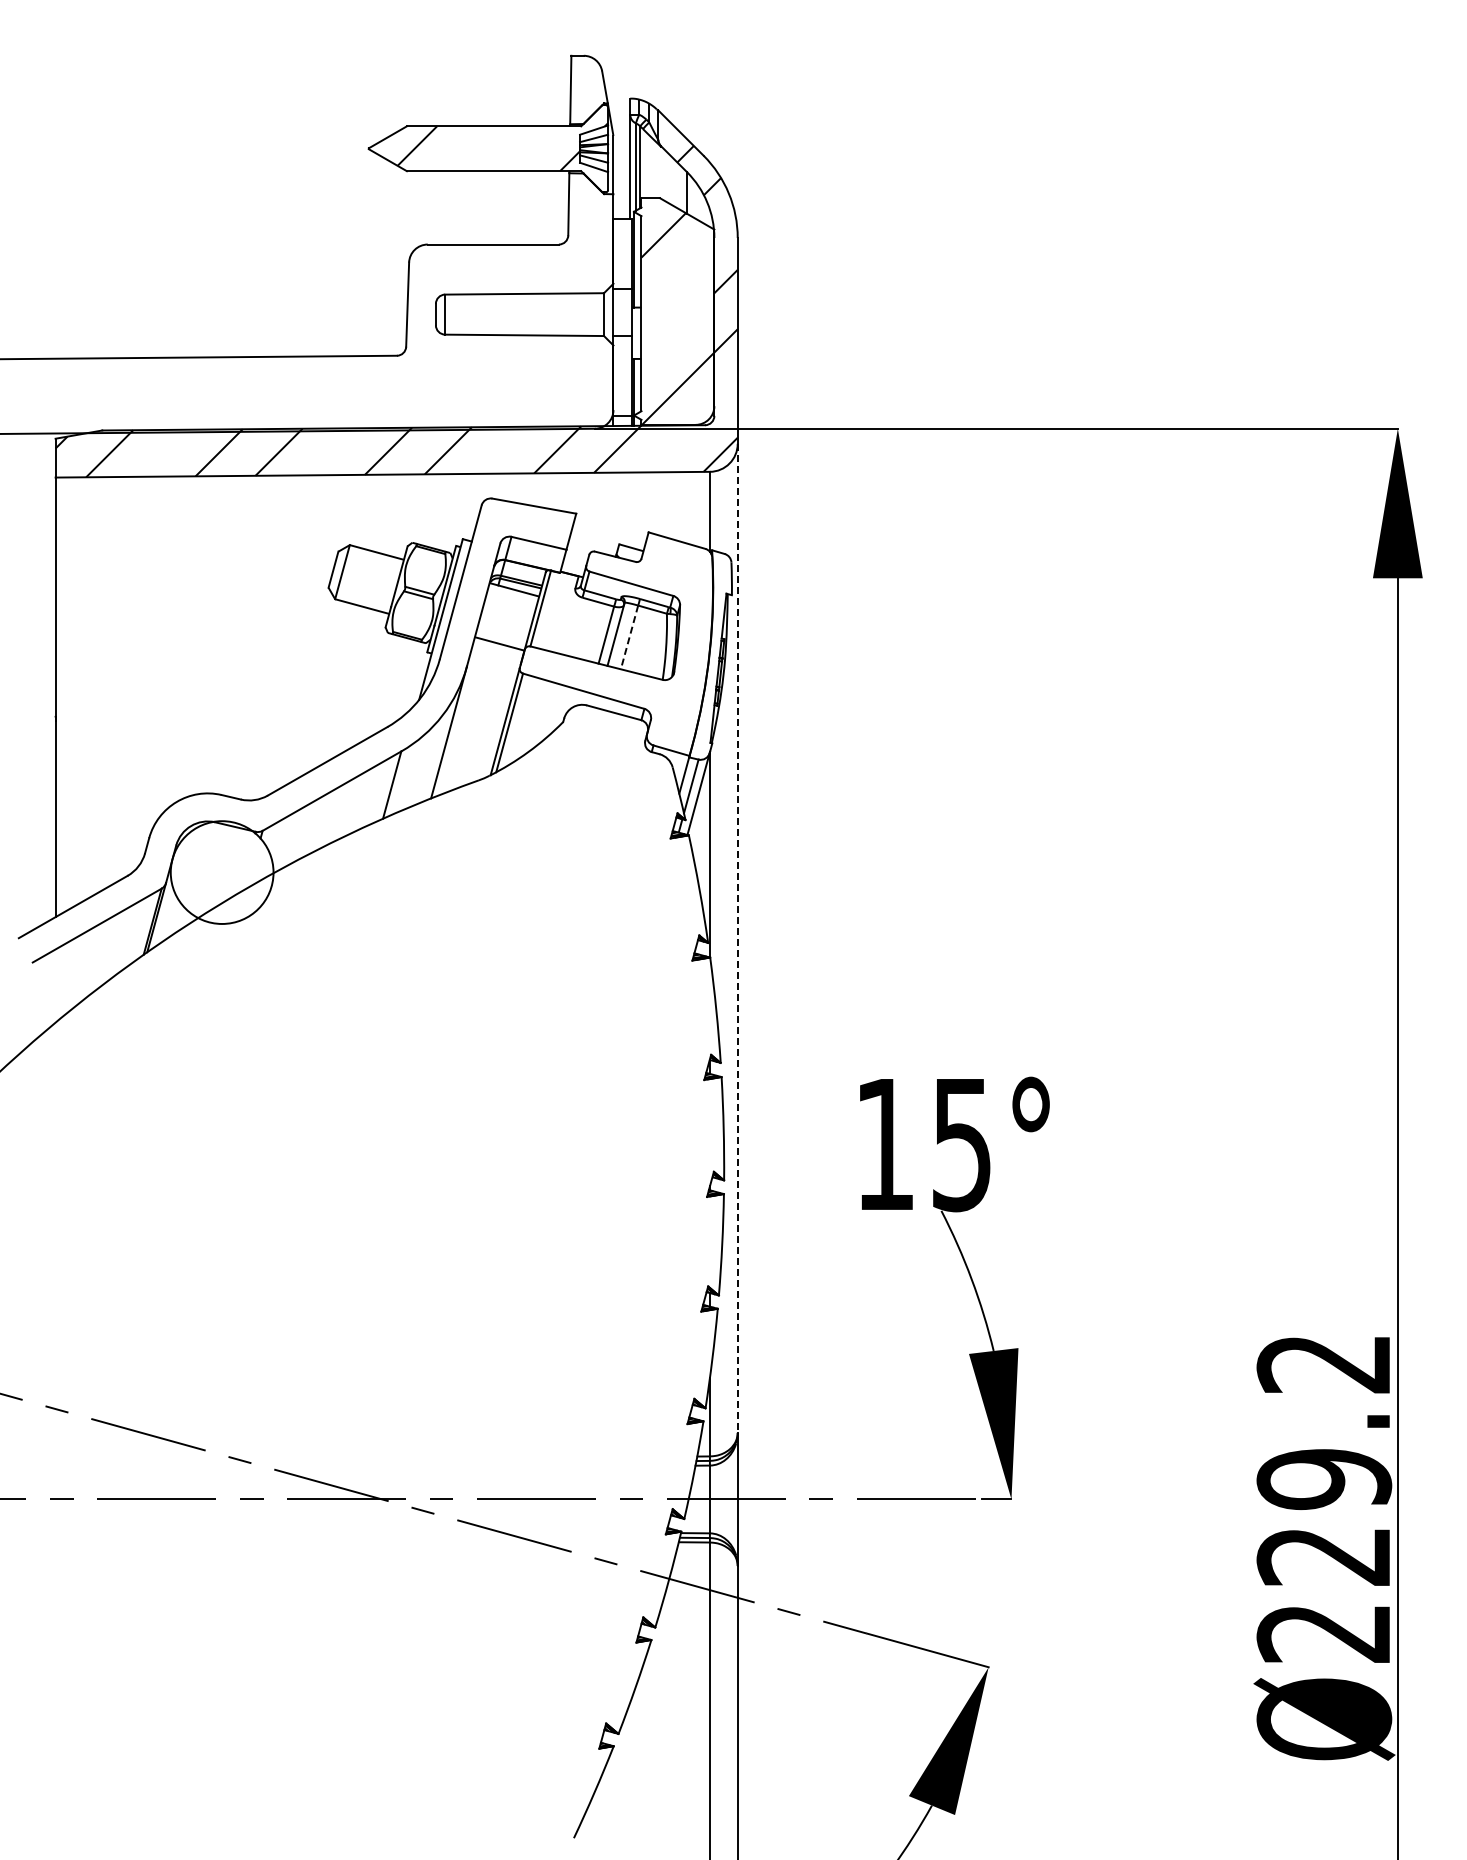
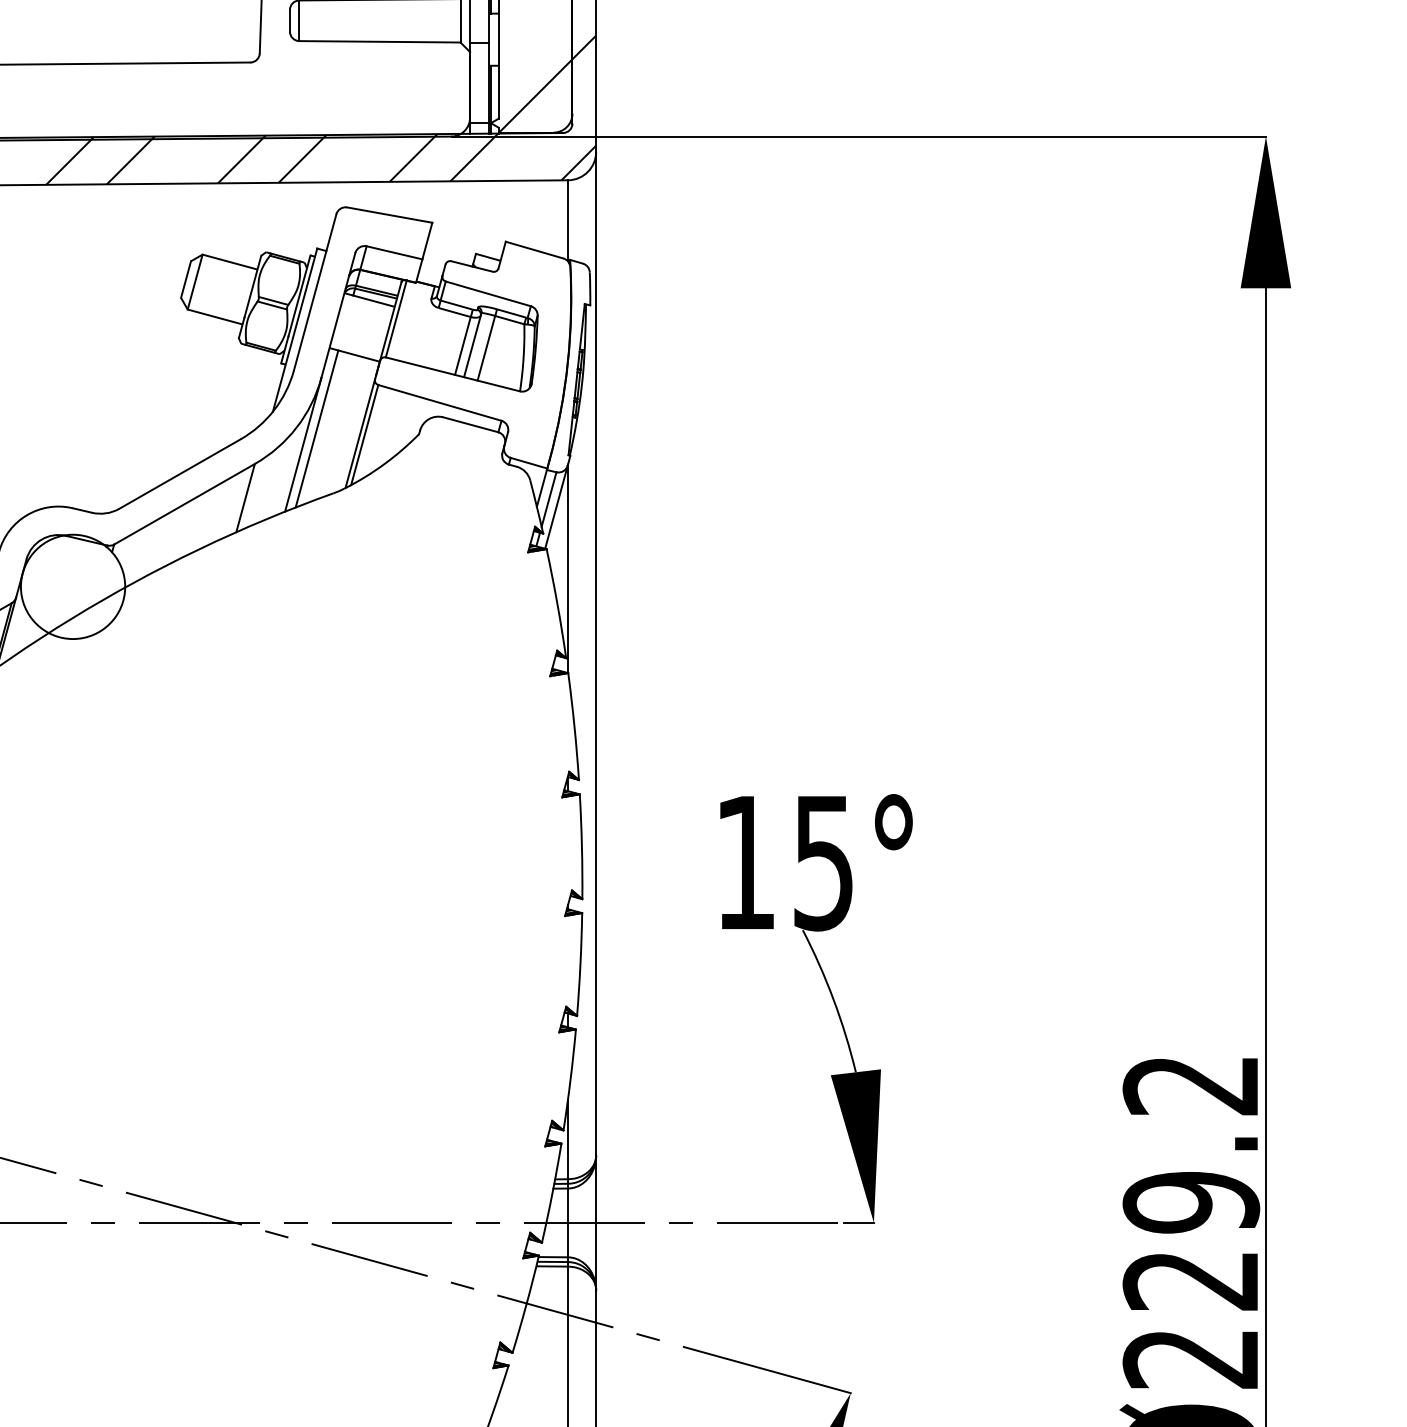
line: (629, 637) -> (486, 348), dashed -> solid
line: (462, 716) -> (316, 428), added
line: (737, 938) -> (595, 653), dashed -> solid

